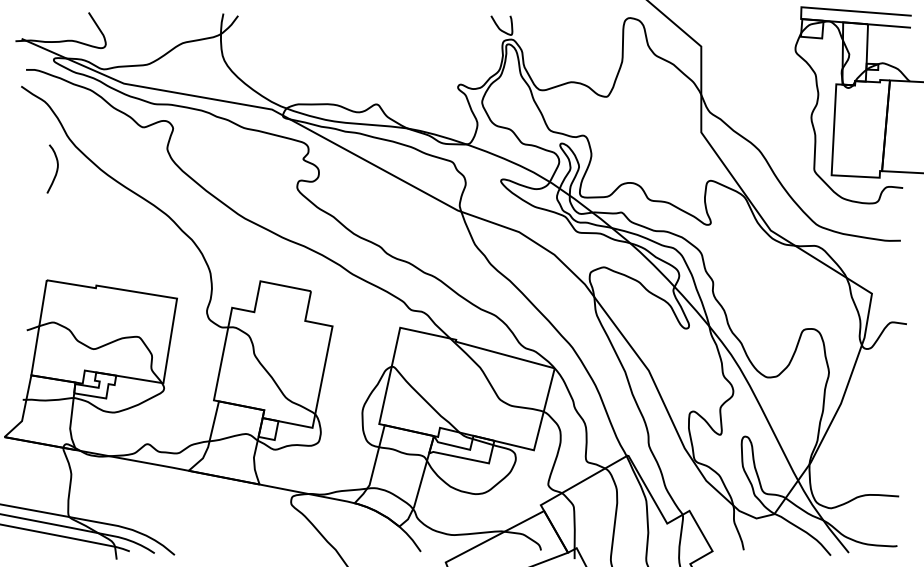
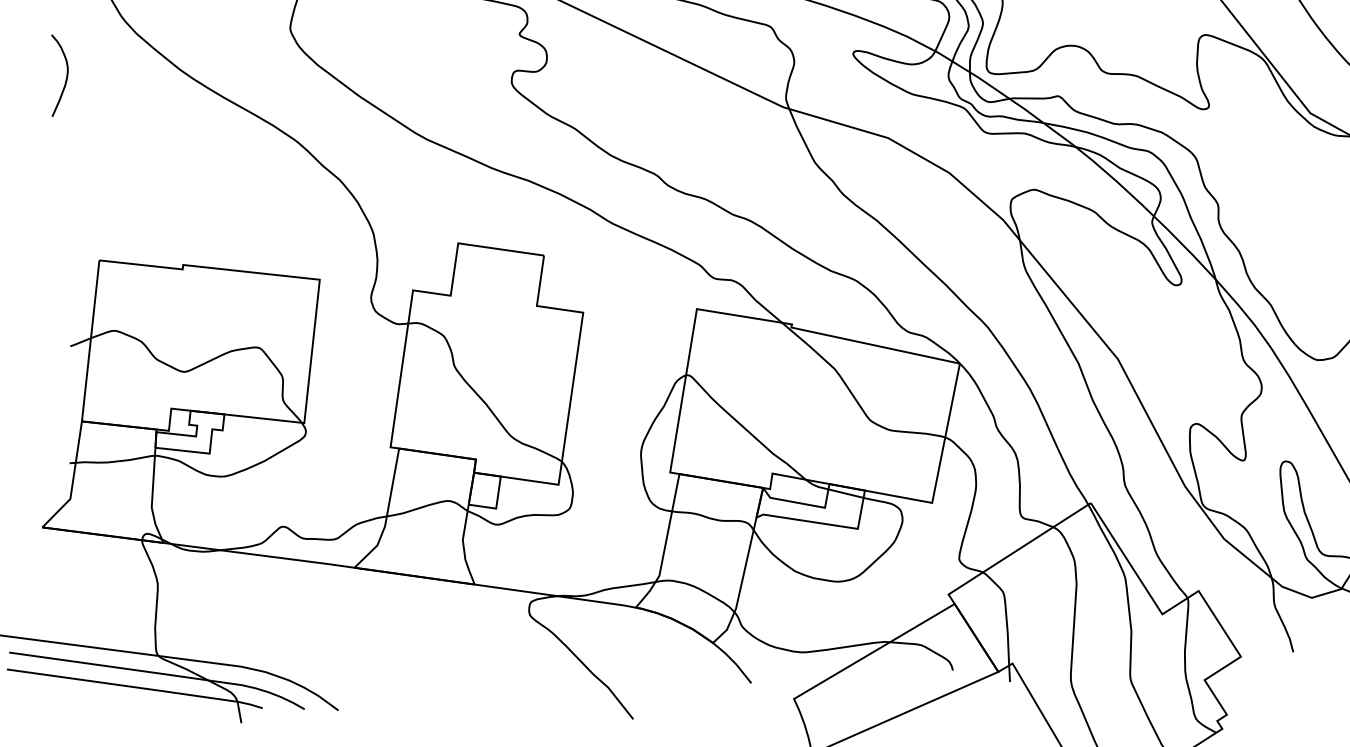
curve: (56, 168) -> (65, 74), moved

